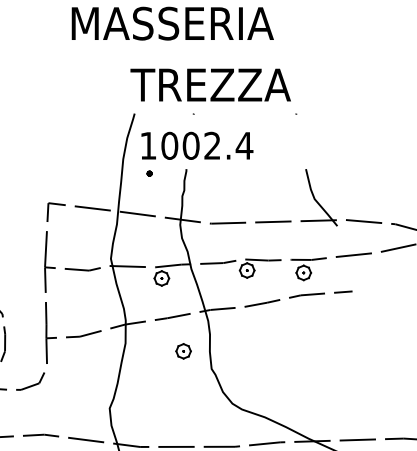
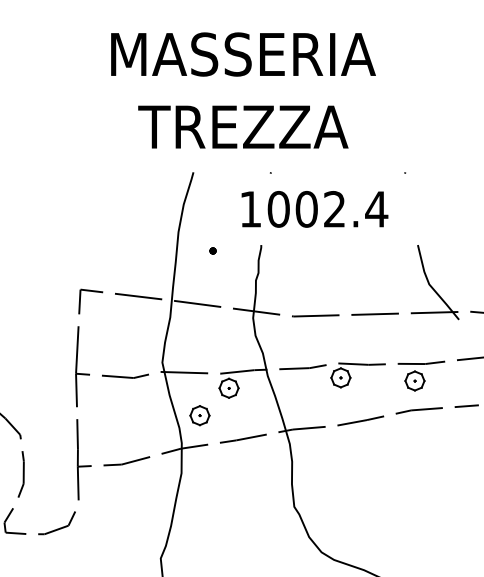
text: (210, 84) -> (243, 126), moved
text: (197, 145) -> (315, 208), moved
part: (183, 351) -> (199, 415), moved

